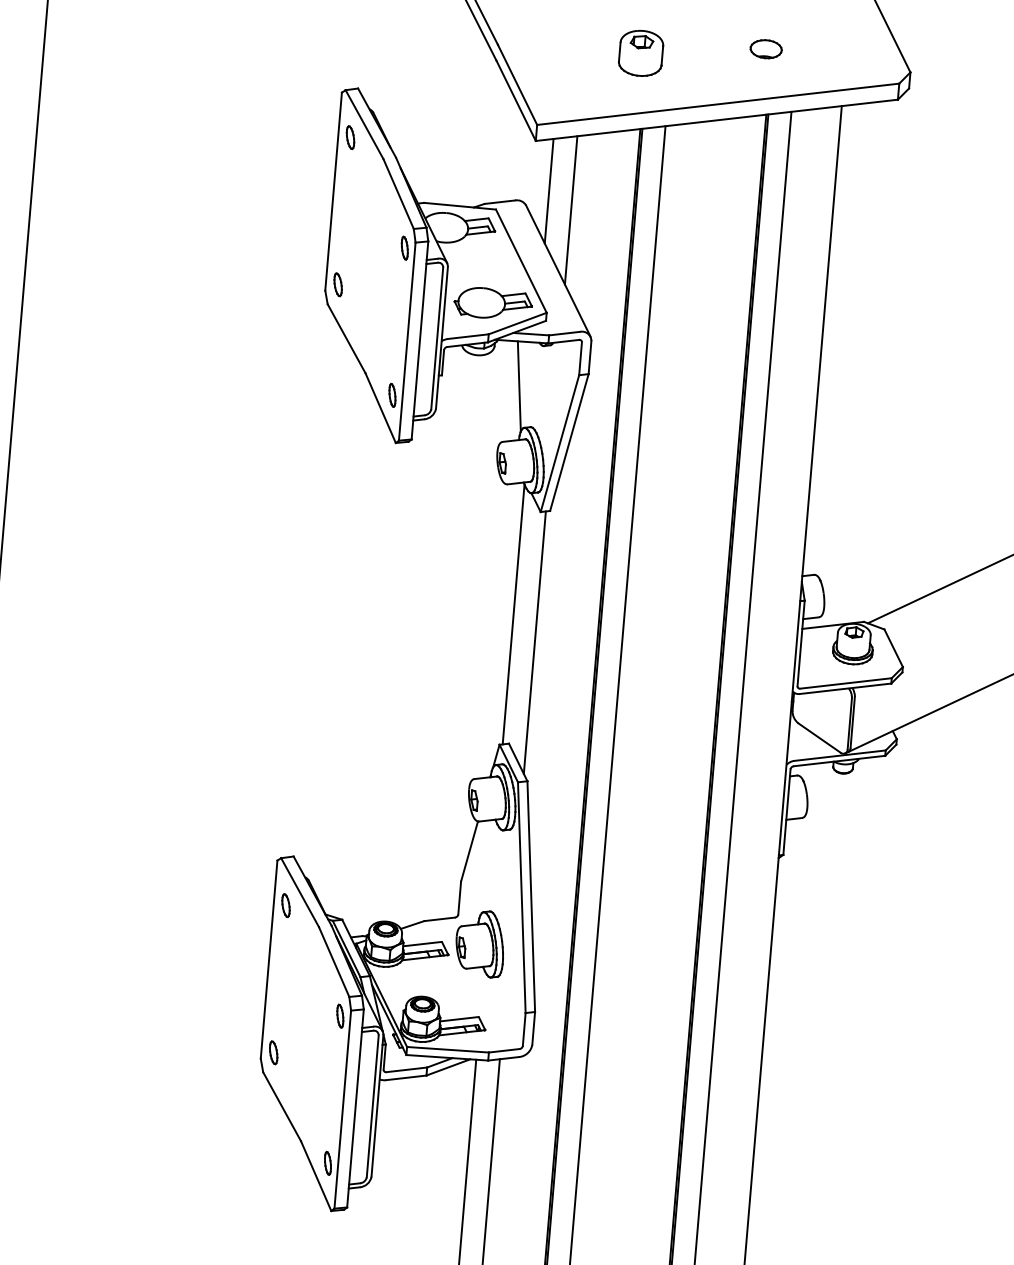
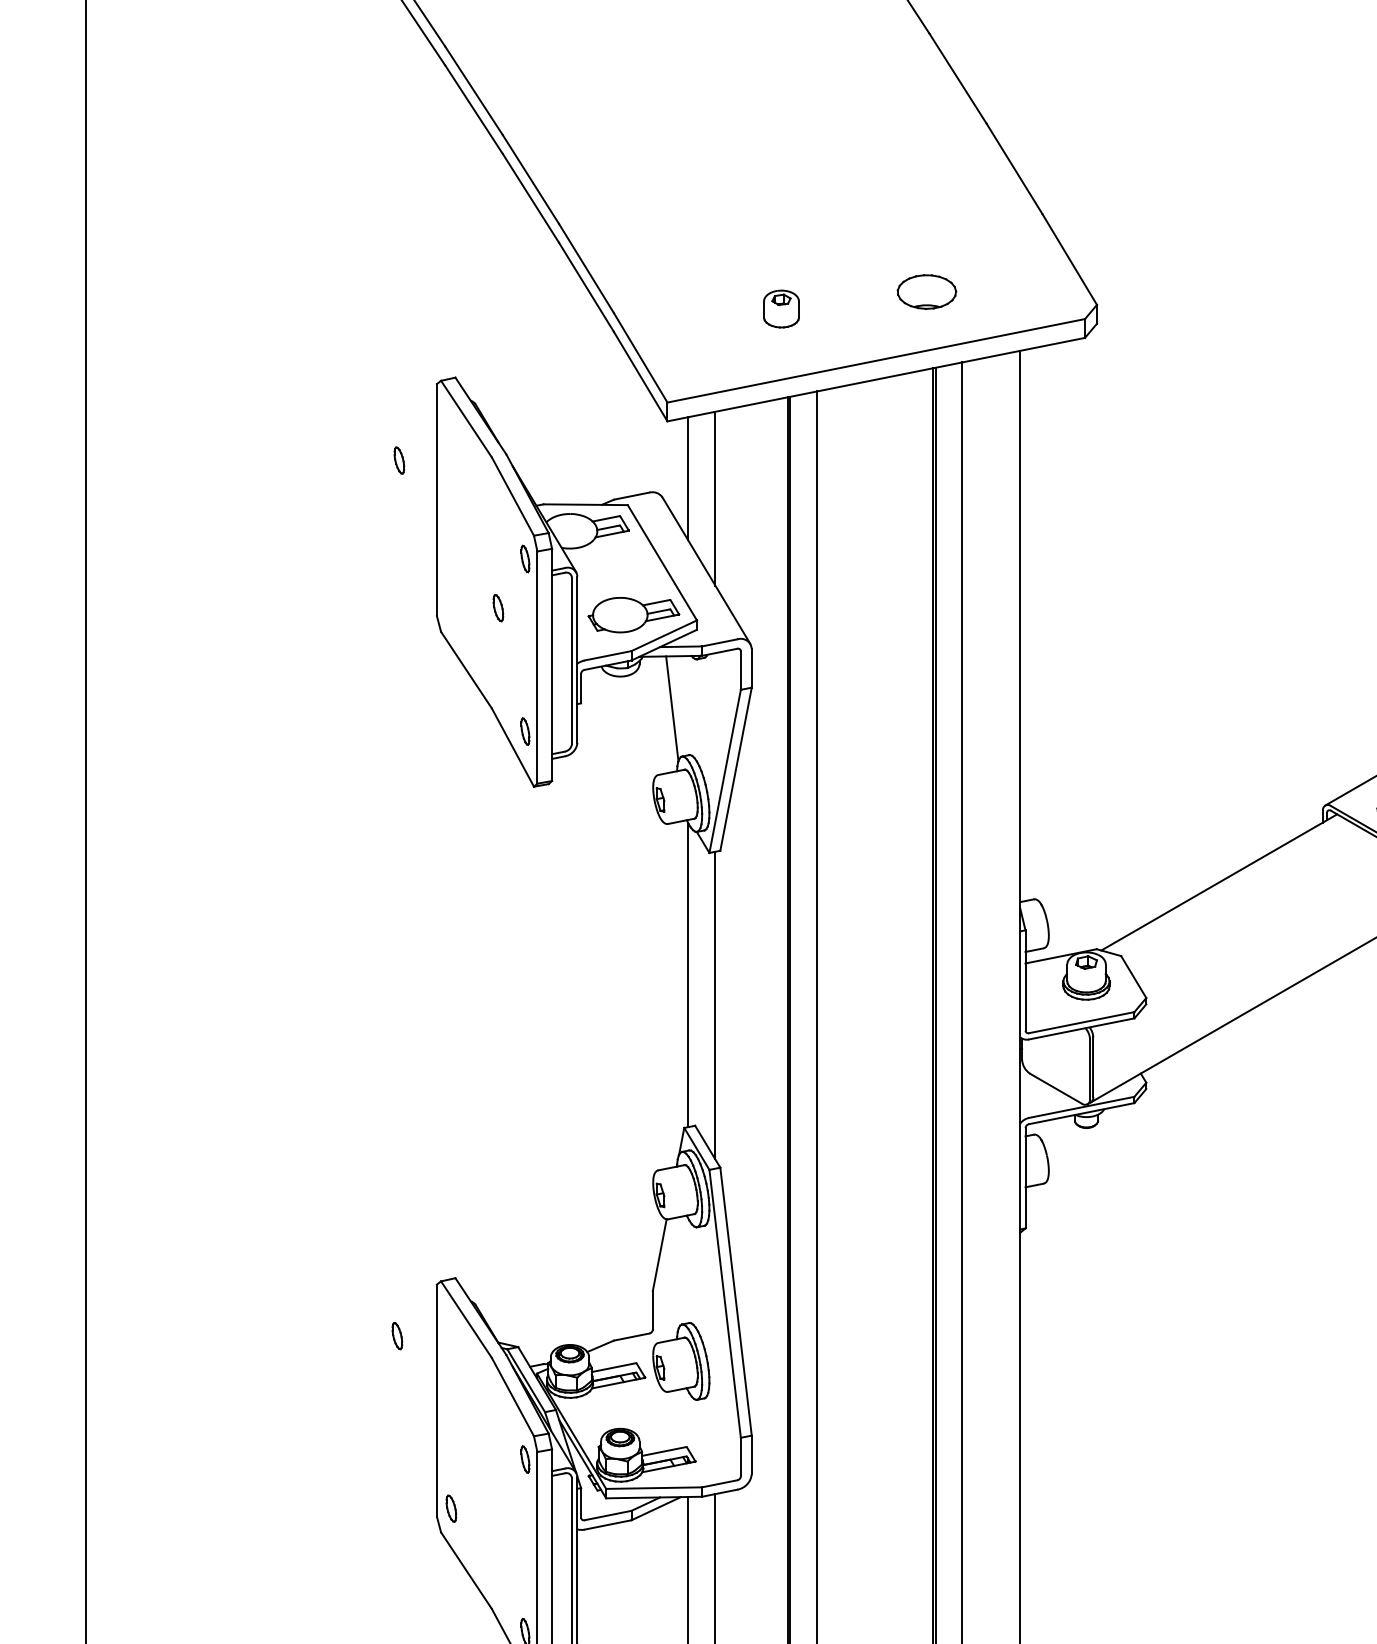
part: (766, 48) -> (926, 291), size x1.6
part: (641, 52) -> (781, 308), size x0.7
part: (350, 137) -> (399, 460), moved
part: (338, 285) -> (498, 608), moved
part: (286, 905) -> (397, 1336), moved

